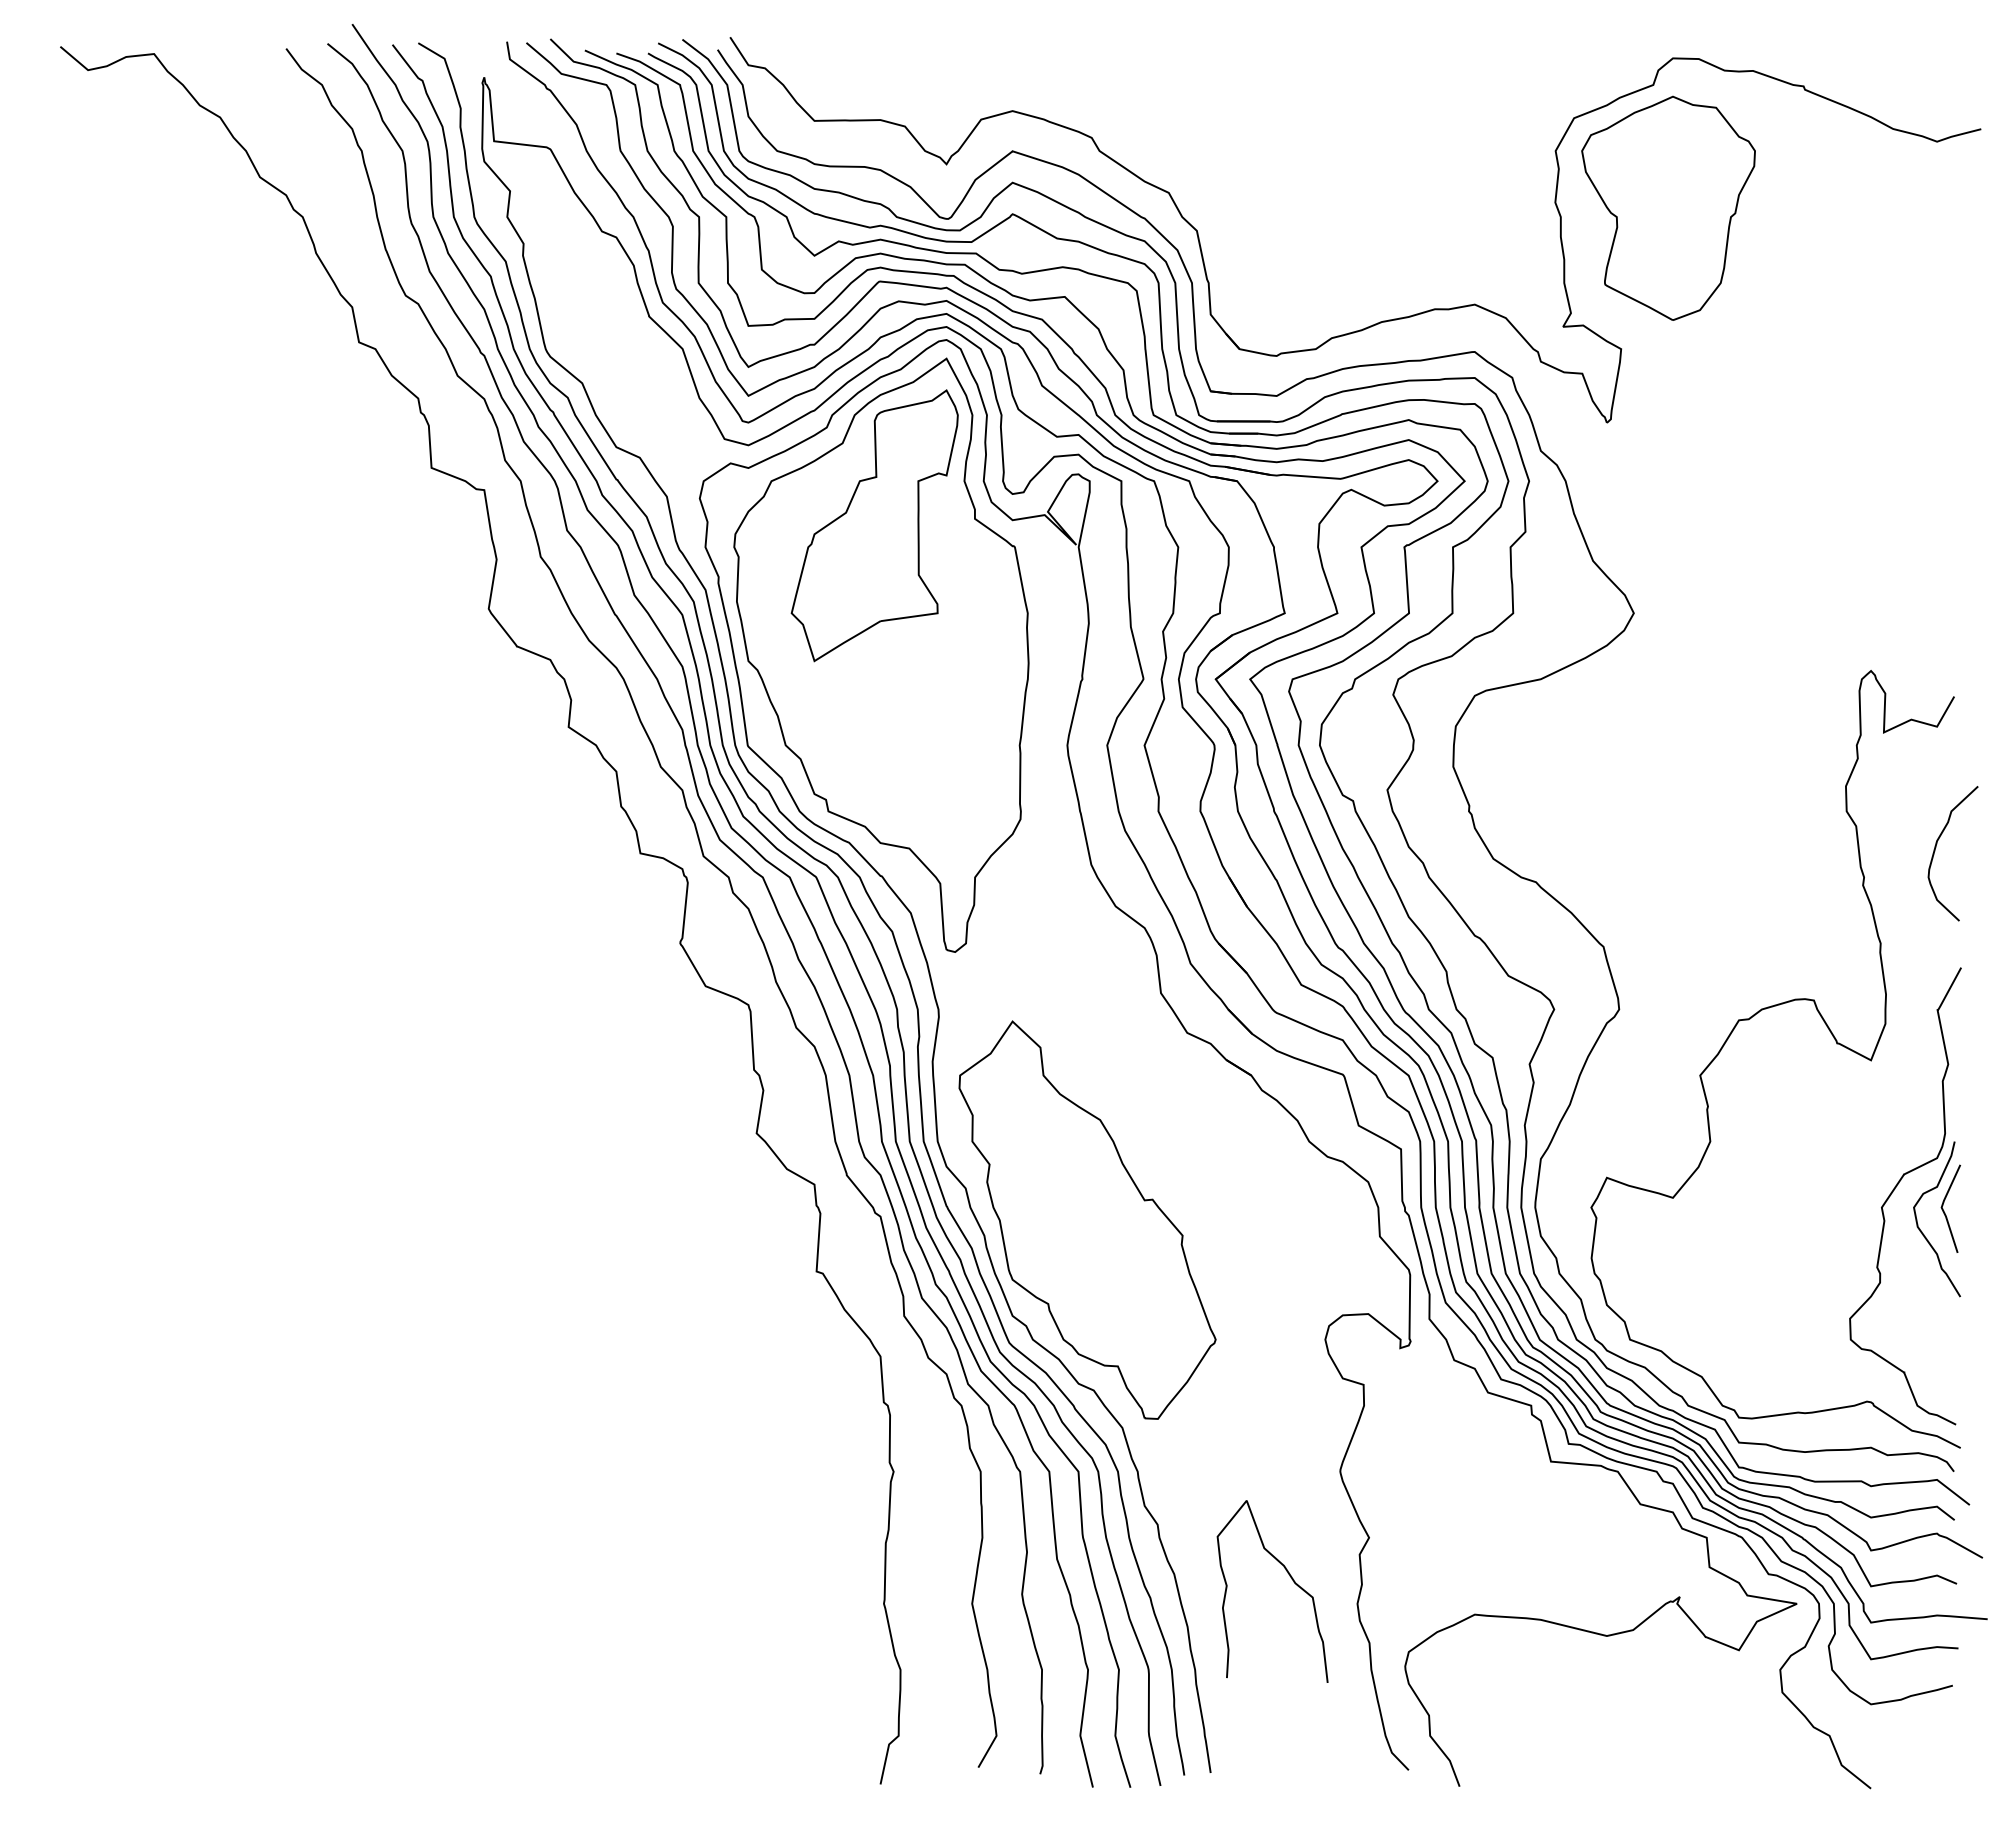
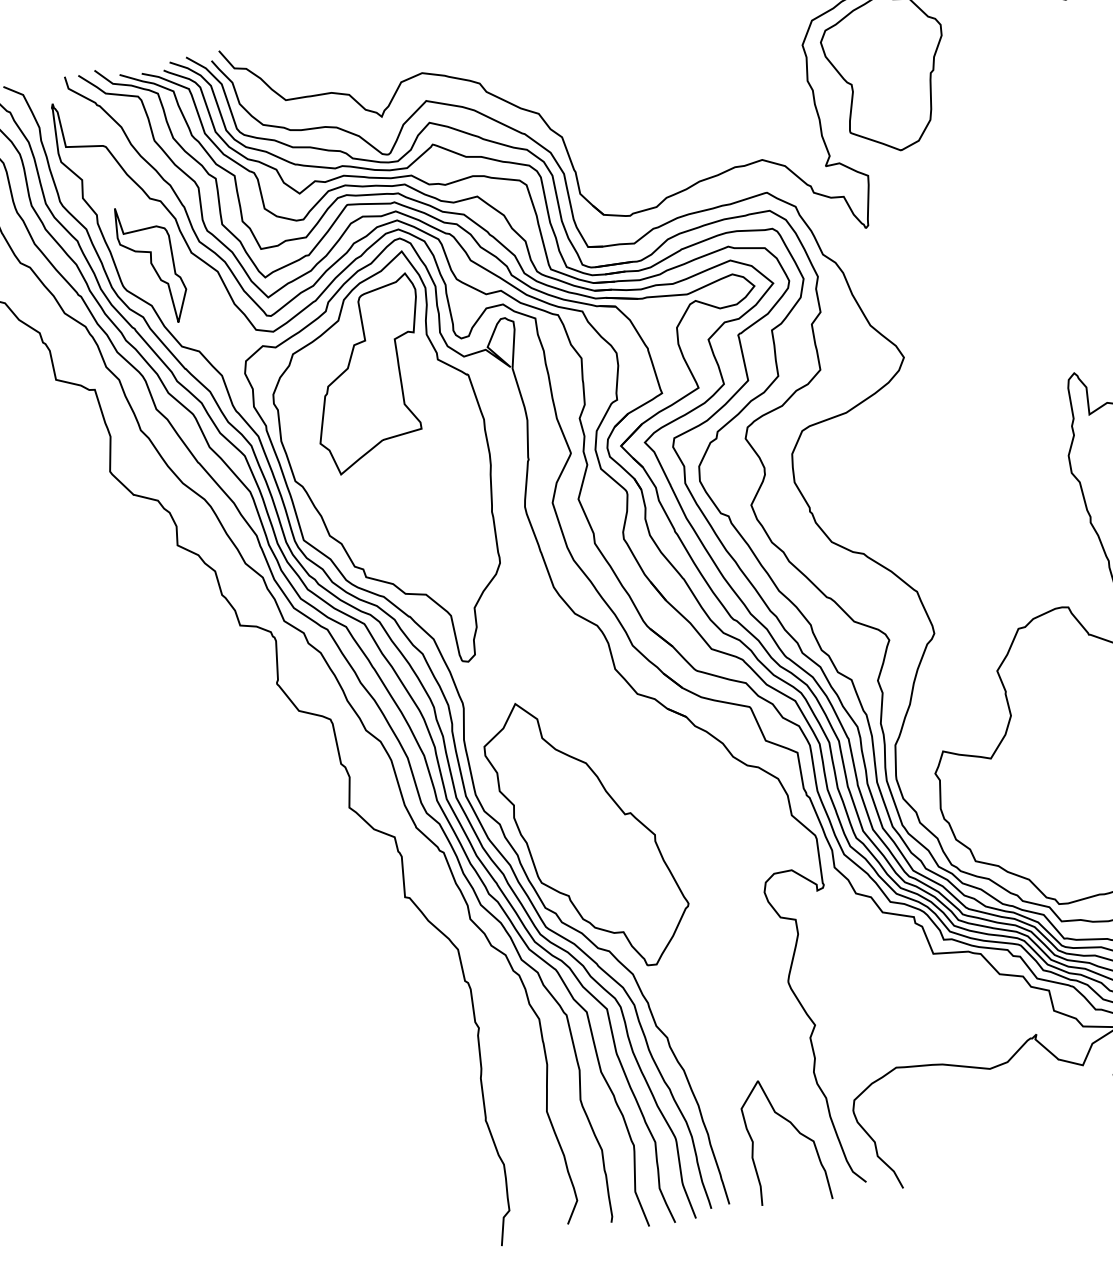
part: (591, 325) -> (152, 264), added
curve: (1291, 1579) -> (797, 1131), moved

